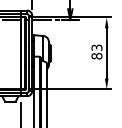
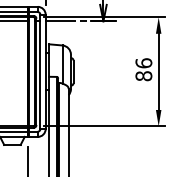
text: (96, 47) -> (143, 62), 83 -> 86

